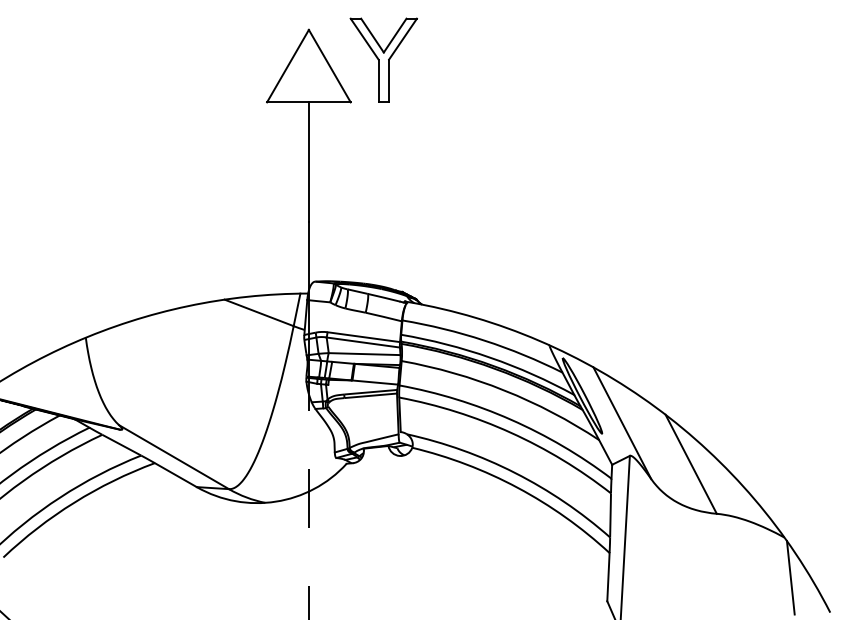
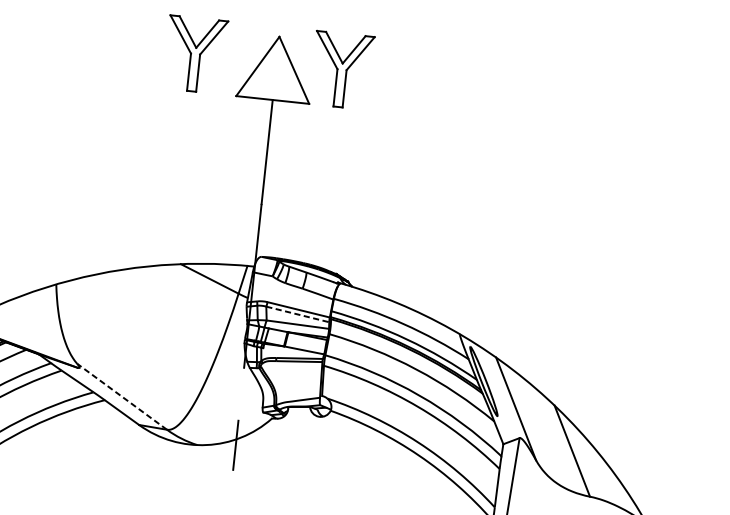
part: (215, 59) -> (195, 53), added
line: (363, 342) -> (297, 314), solid -> dashed
line: (174, 457) -> (122, 397), solid -> dashed

